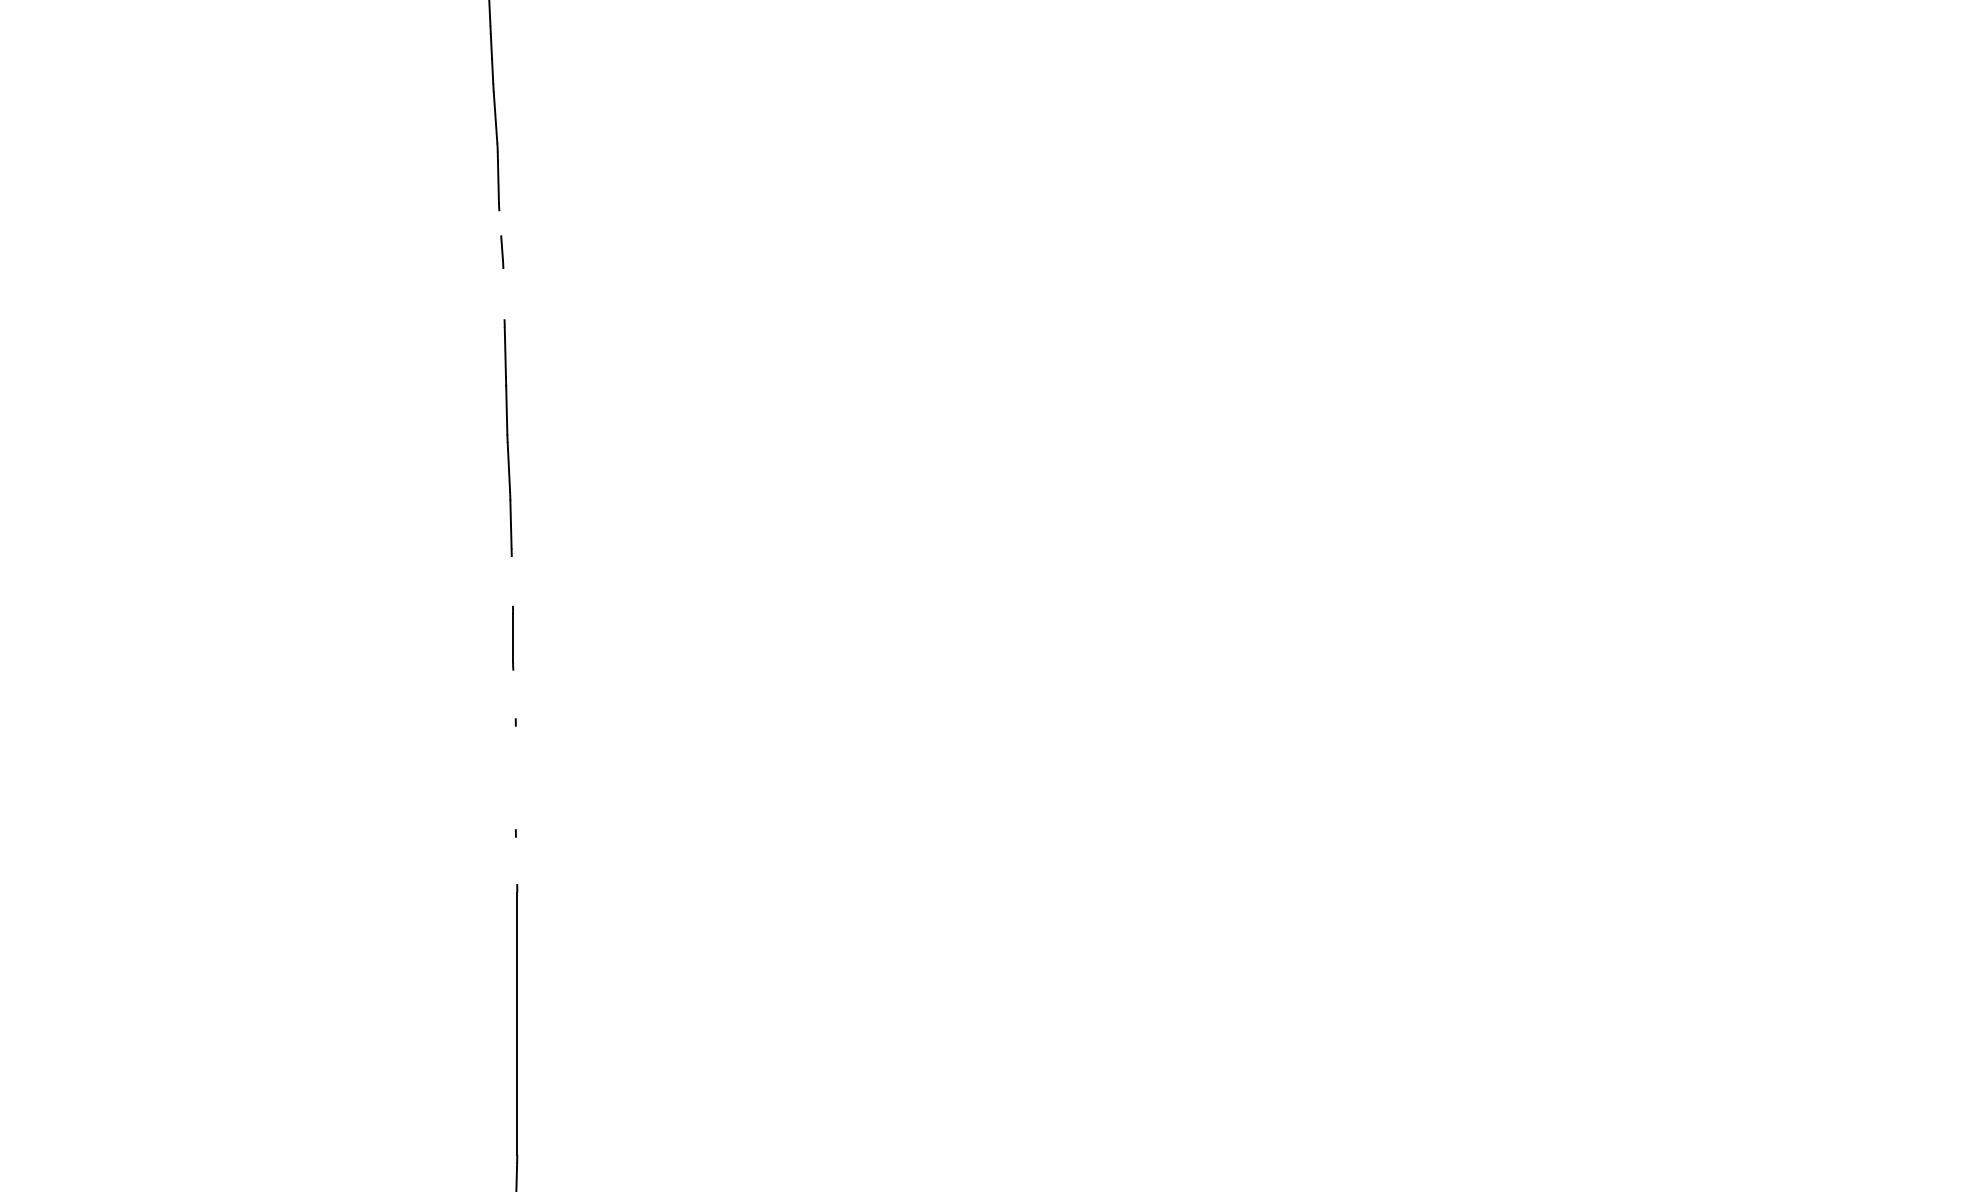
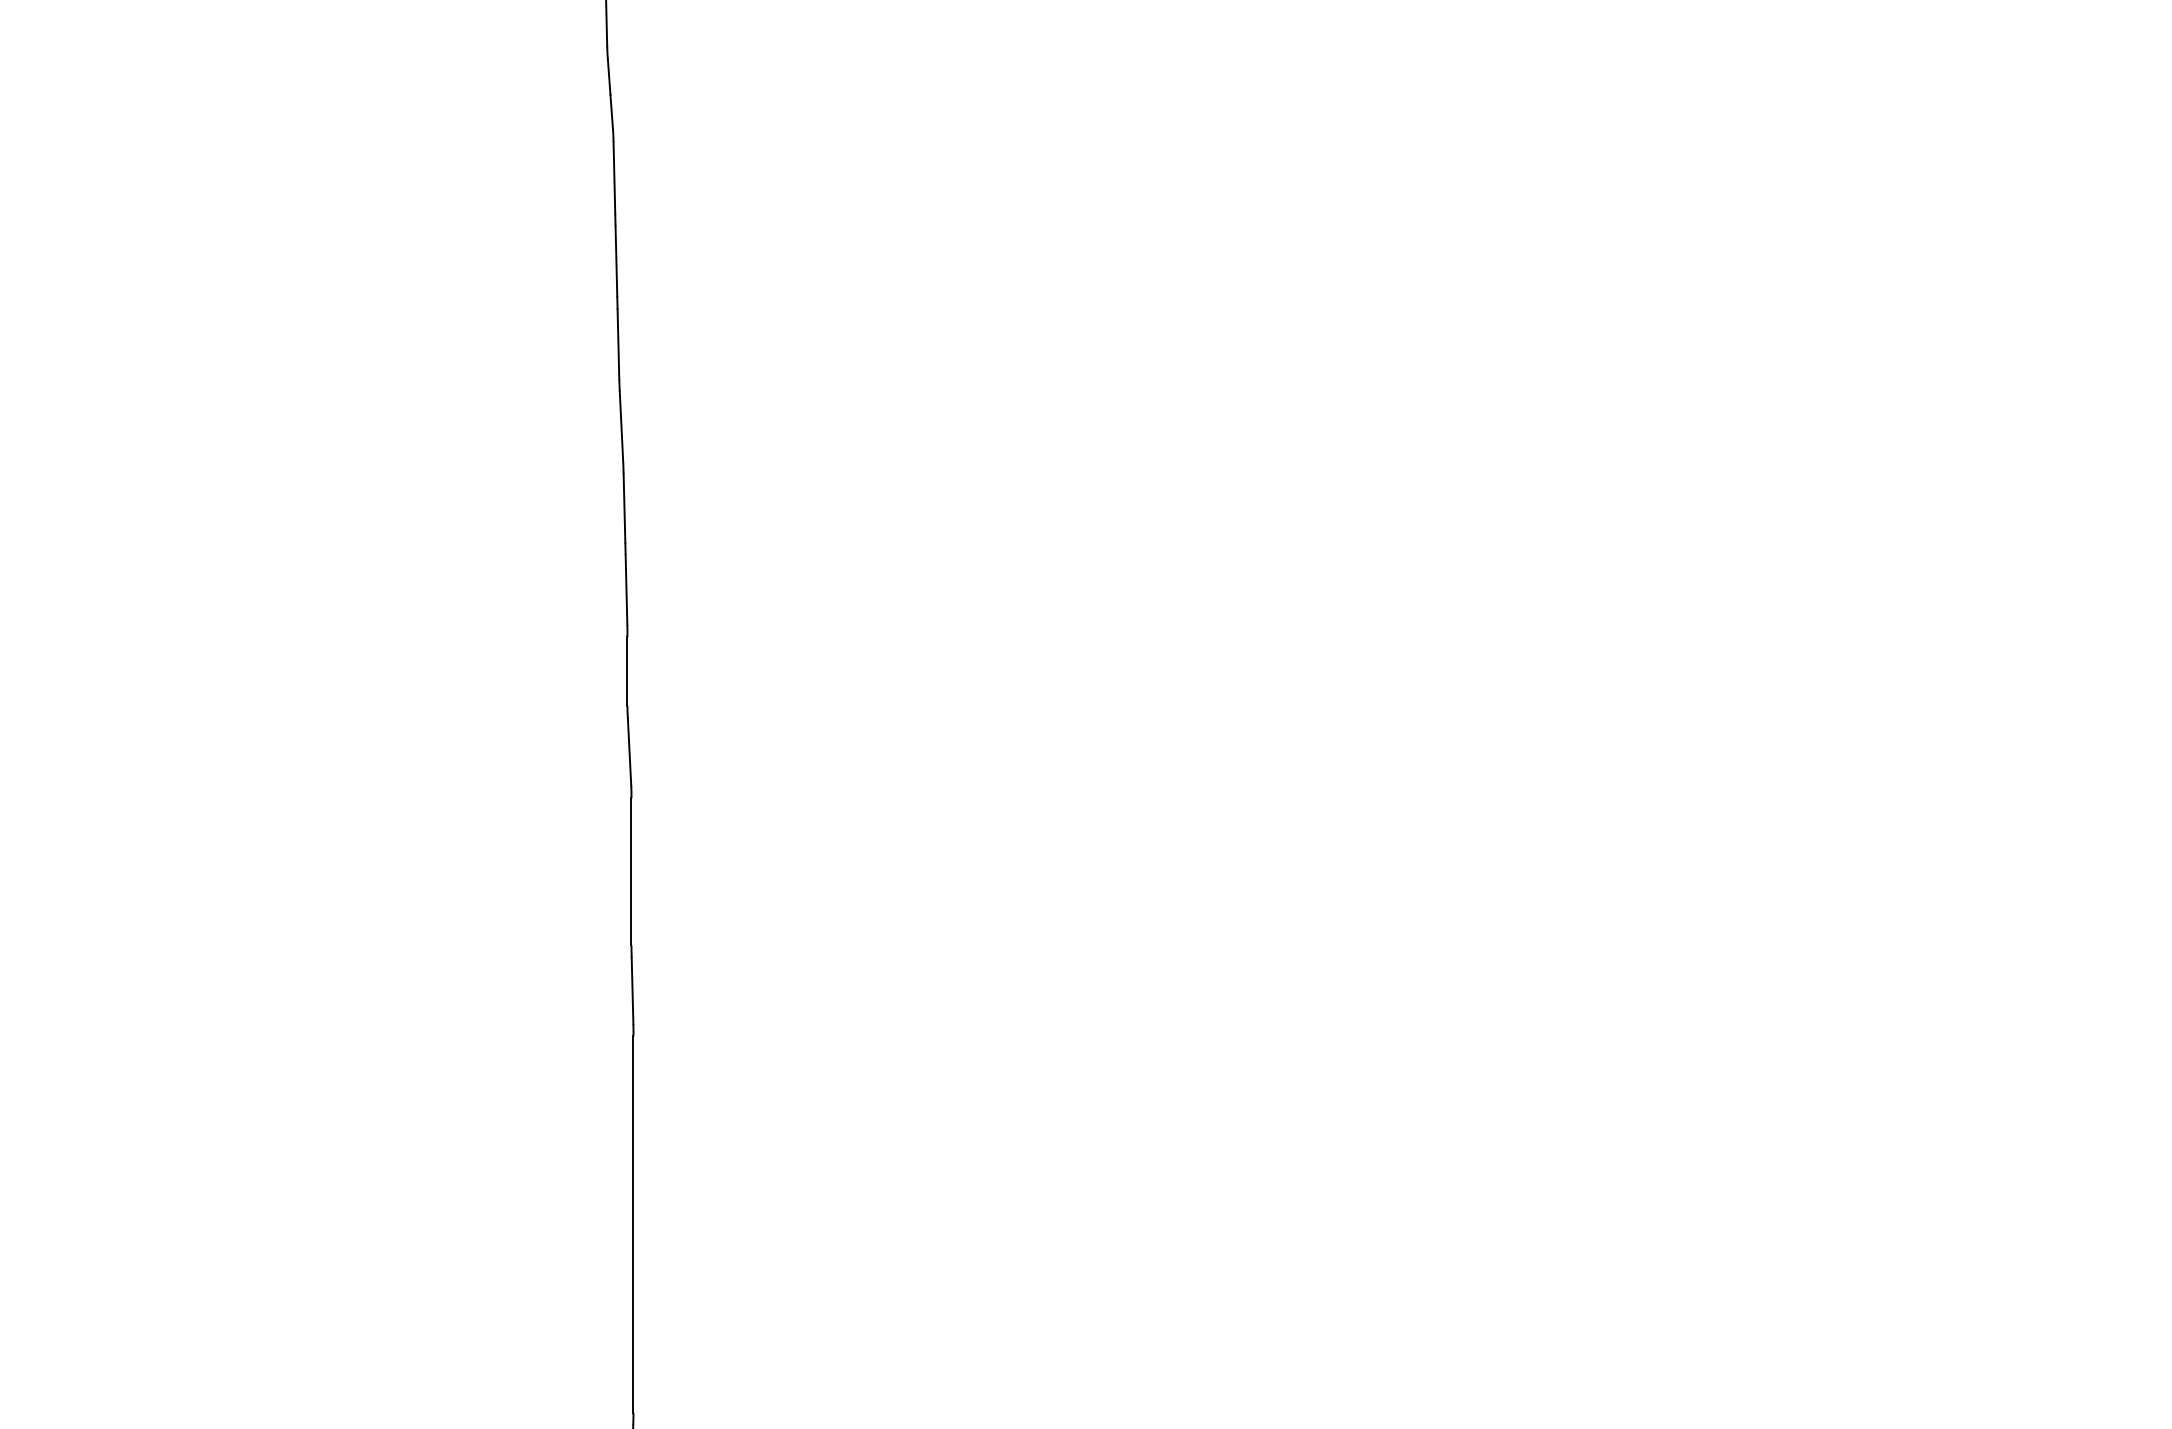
line: (500, 223) -> (609, 76), added
line: (503, 294) -> (613, 178), added
line: (511, 580) -> (625, 588), added
line: (514, 694) -> (629, 752), added
line: (515, 777) -> (630, 871), added
line: (516, 860) -> (632, 990), added

